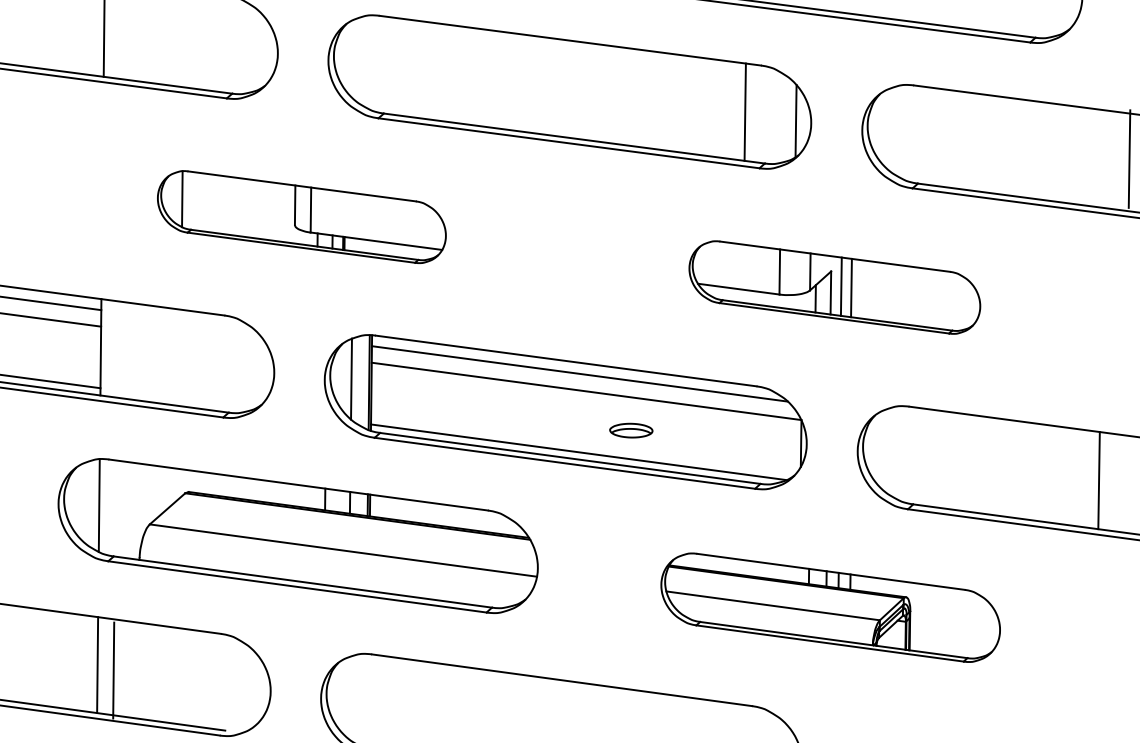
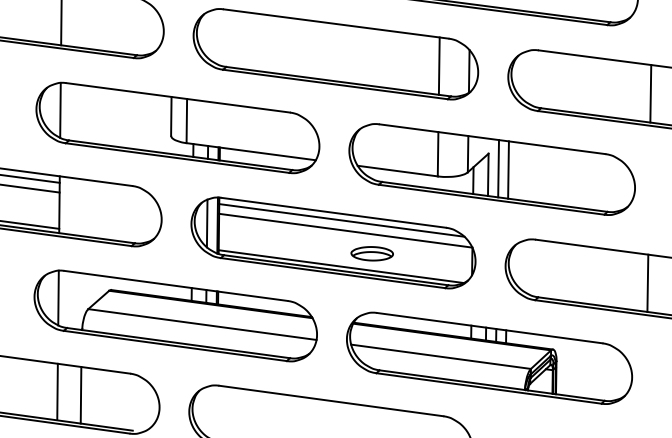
line: (1128, 158) -> (650, 93), moved
part: (301, 216) -> (177, 127), size x1.67
part: (833, 287) -> (491, 169), size x1.67
part: (630, 430) -> (371, 253), size x1.67
part: (830, 606) -> (489, 357), size x1.43
line: (112, 670) -> (80, 395), moved

